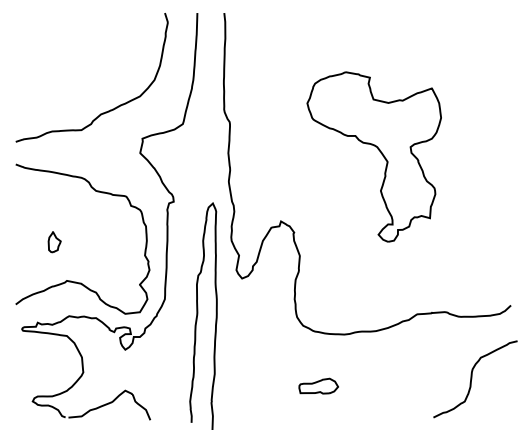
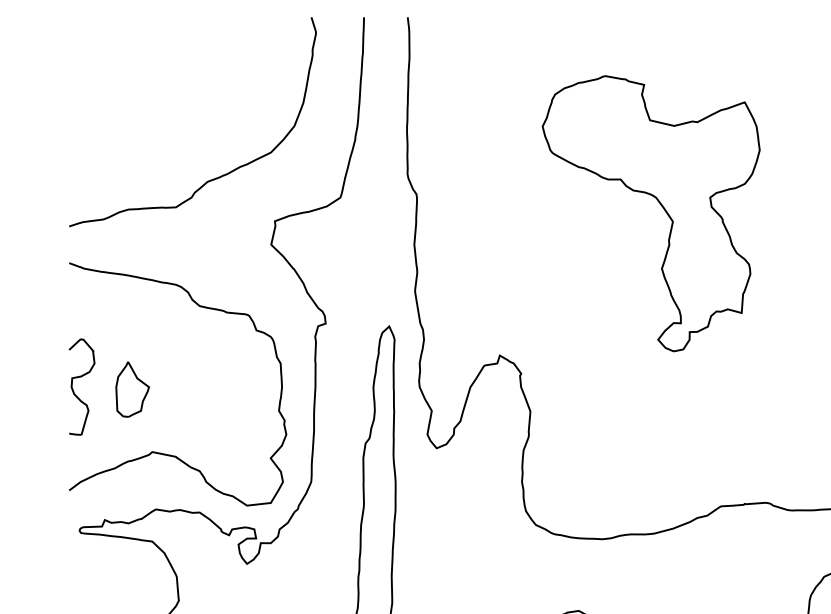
part: (380, 153) -> (661, 207), moved
part: (23, 240) -> (81, 386), added
part: (54, 241) -> (132, 388), size x1.67

